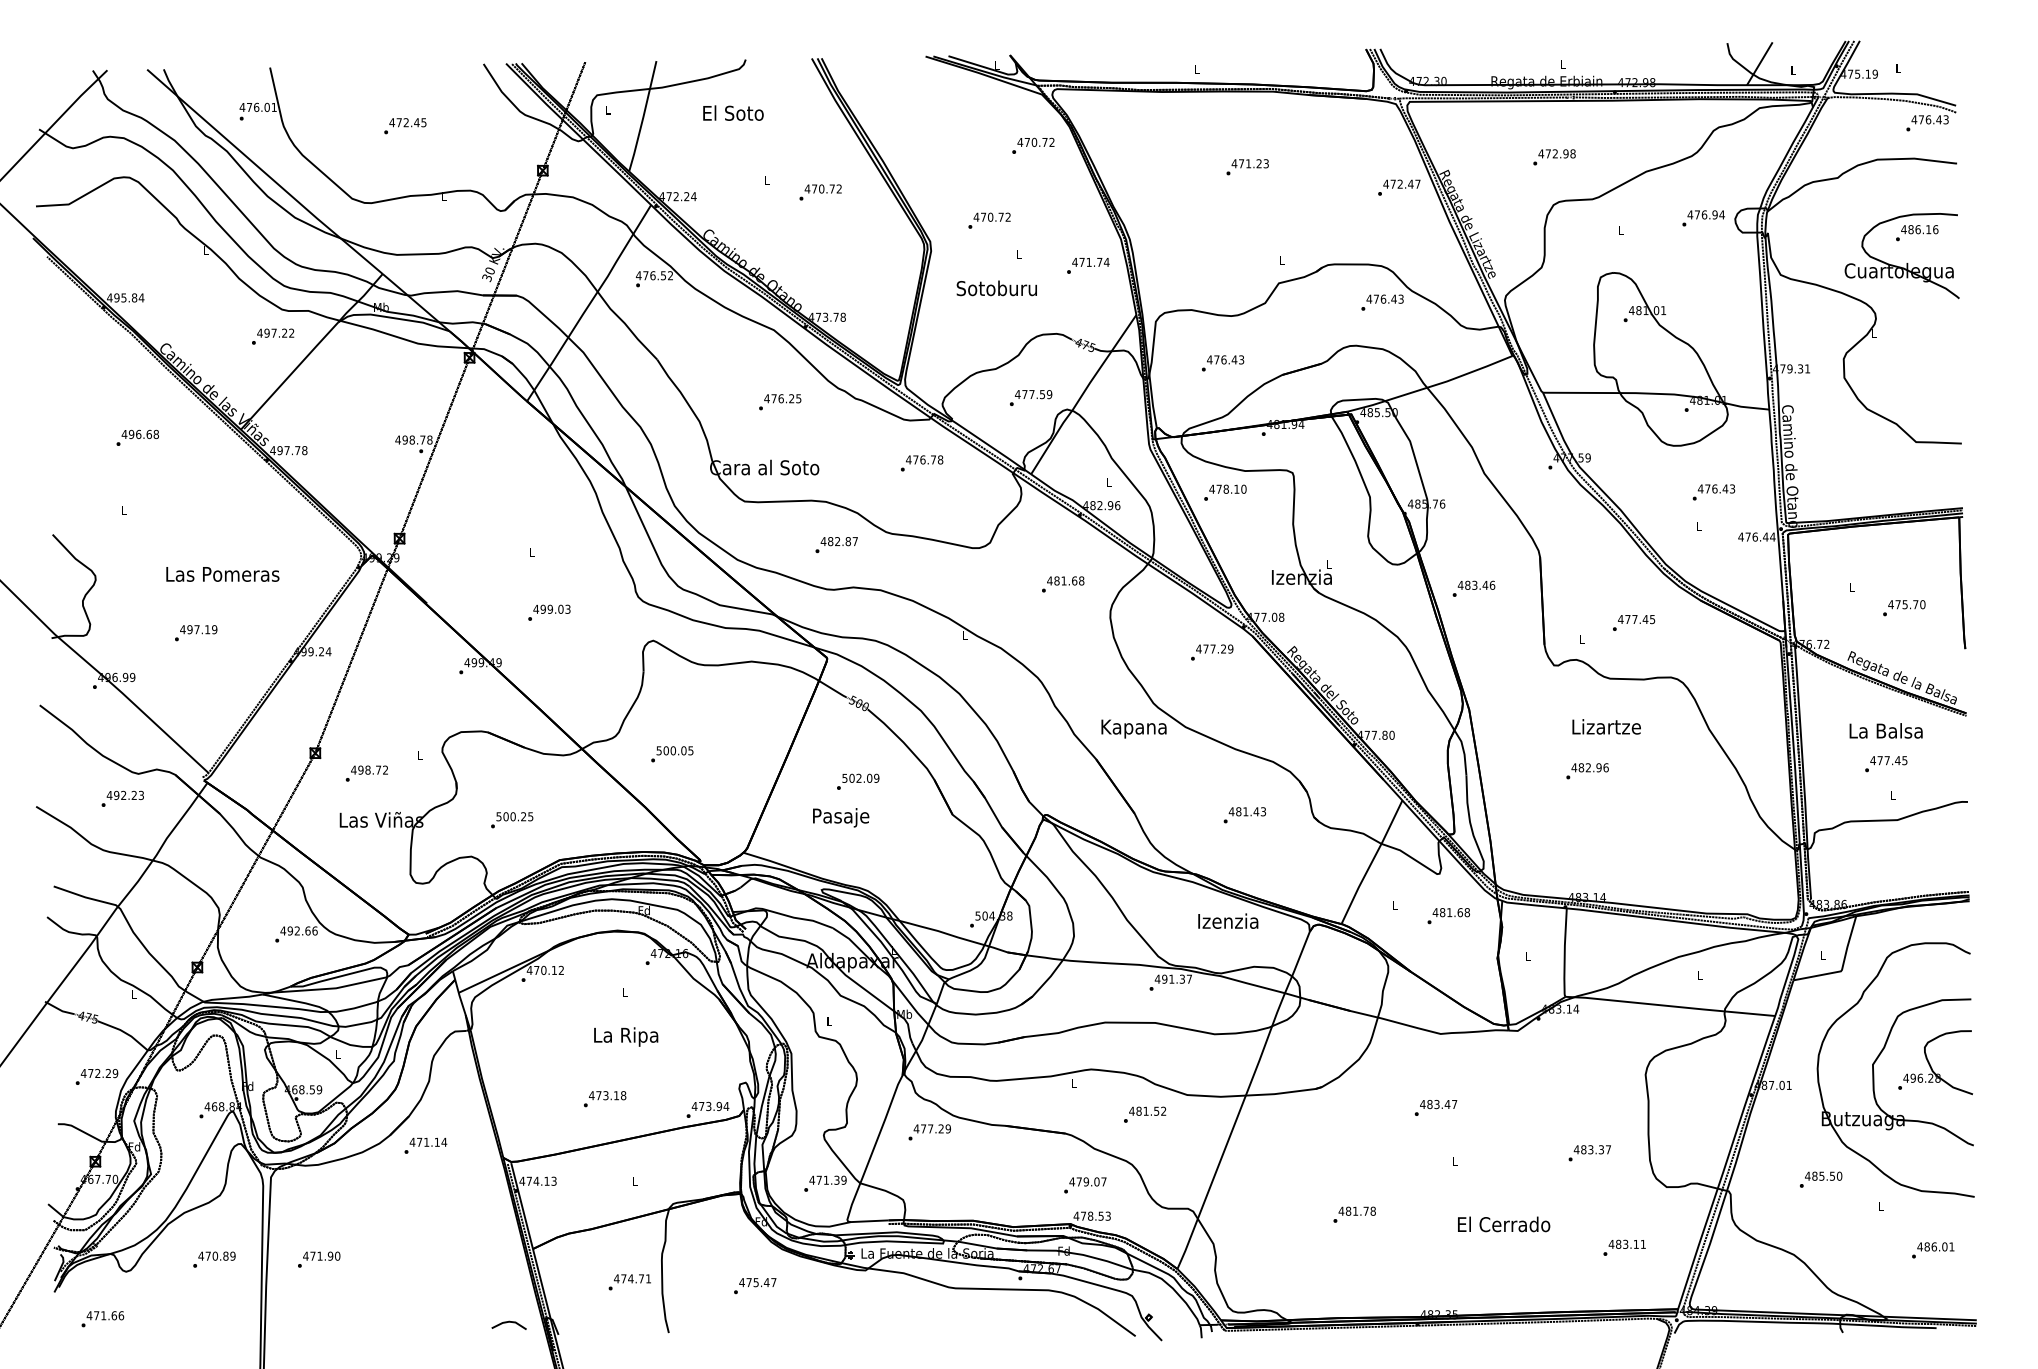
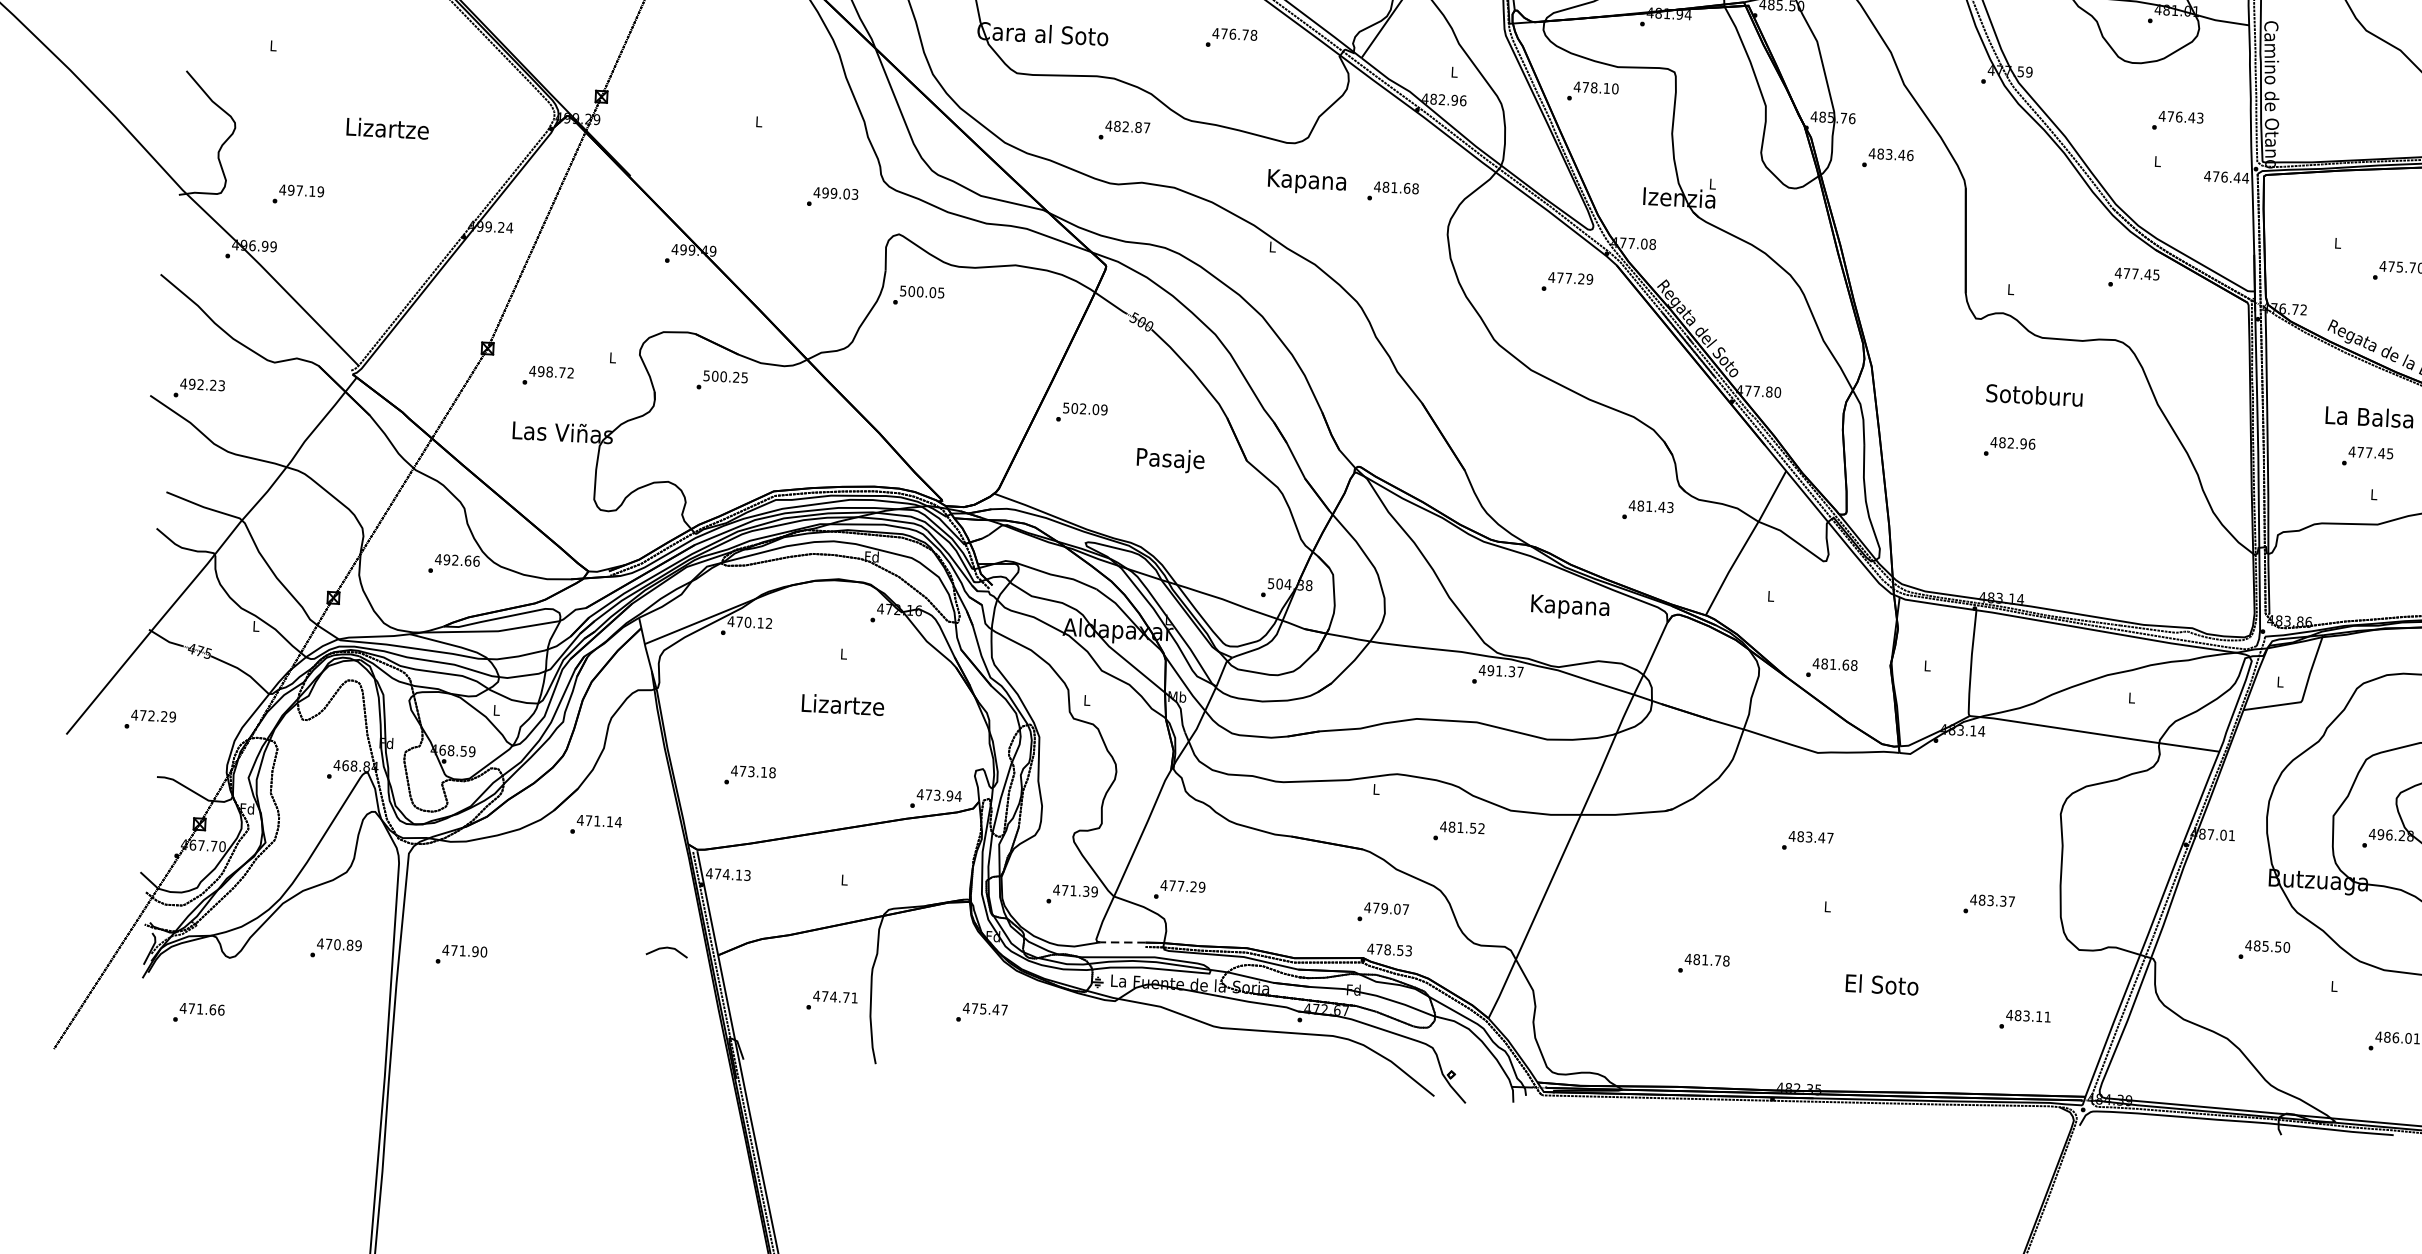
text: (222, 573) -> (387, 127), Las Pomeras -> Lizartze
text: (1473, 588) -> (1887, 158), moved
text: (549, 612) -> (832, 197), moved
text: (1634, 622) -> (2134, 277), moved
text: (196, 633) -> (298, 195), moved
text: (1606, 726) -> (2035, 394), Lizartze -> Sotoburu
text: (1133, 728) -> (1306, 181), moved
text: (672, 754) -> (919, 296), moved
text: (858, 781) -> (1082, 412), moved
text: (122, 798) -> (199, 388), moved
text: (1244, 815) -> (1647, 510), moved
text: (841, 817) -> (1171, 460), moved
text: (512, 820) -> (722, 381), moved
text: (1448, 916) -> (1831, 669), moved
text: (1227, 922) -> (1569, 606), Izenzia -> Kapana
text: (626, 1036) -> (843, 706), La Ripa -> Lizartze
text: (96, 1076) -> (149, 719), moved
text: (605, 1099) -> (750, 776), moved
text: (929, 1132) -> (1179, 890), moved
line: (869, 1221) -> (1122, 942), solid -> dashed
text: (1504, 1224) -> (1882, 984), El Cerrado -> El Soto
line: (508, 1322) -> (666, 948), moved

